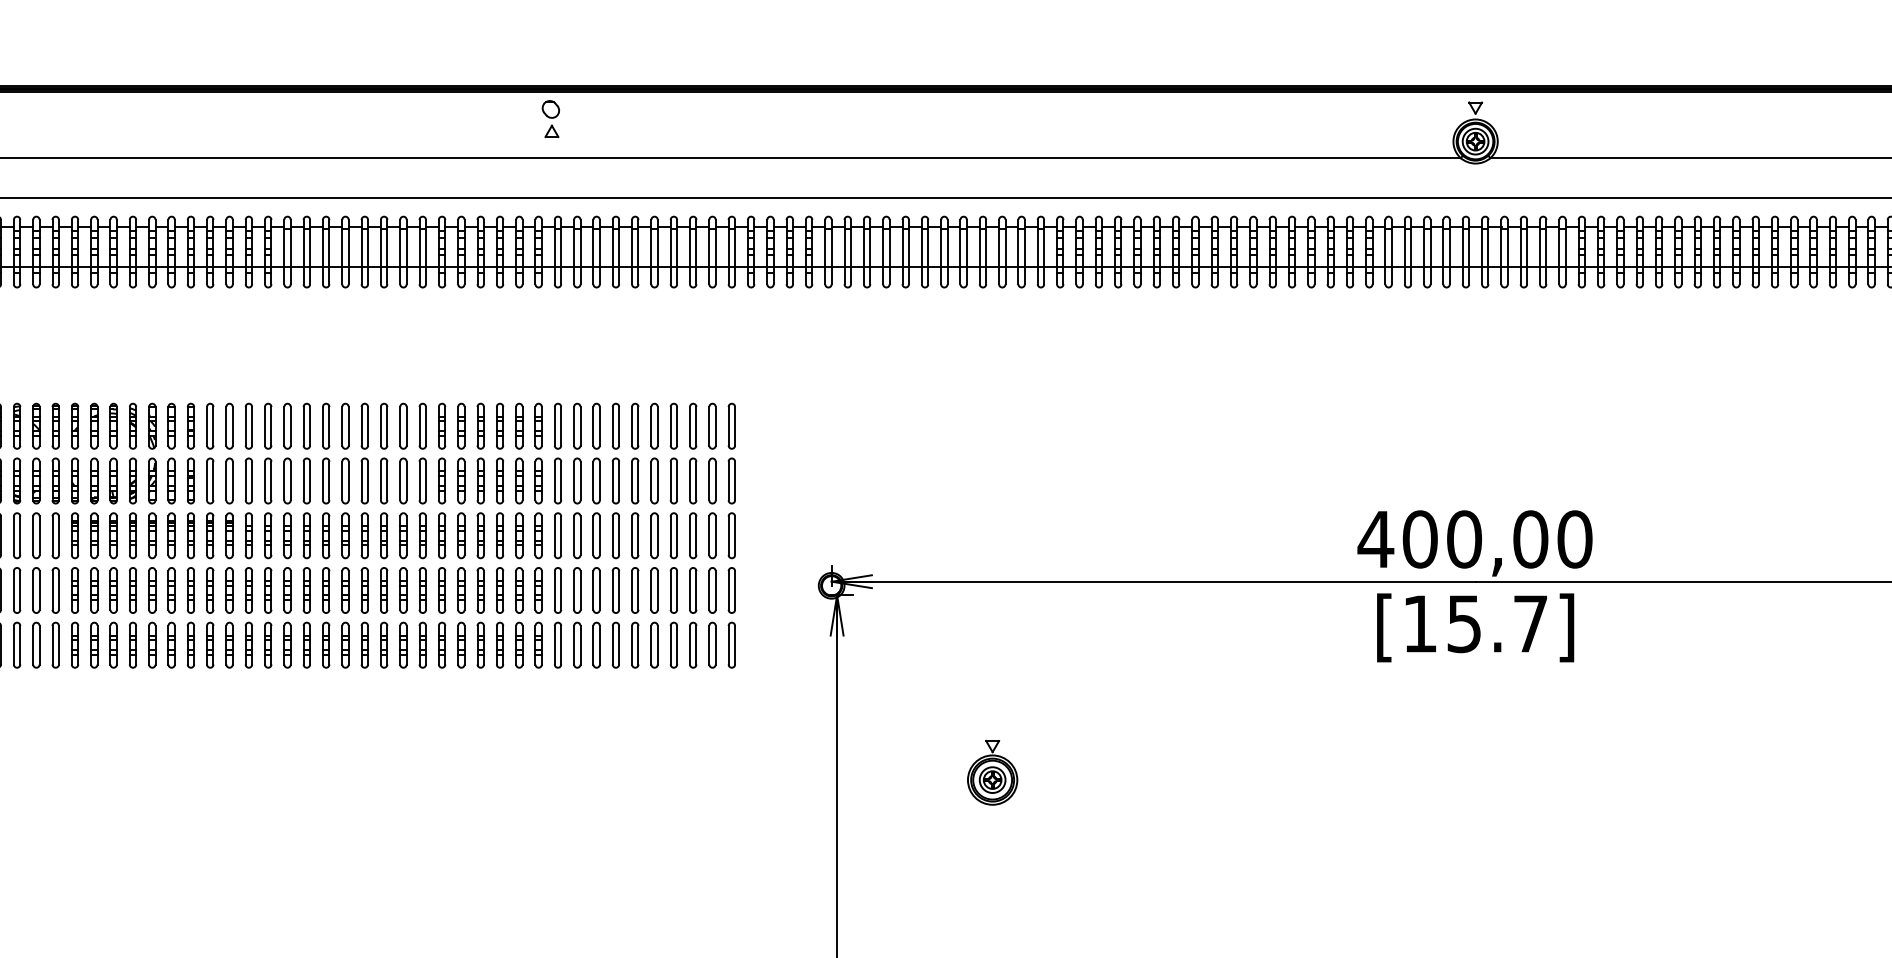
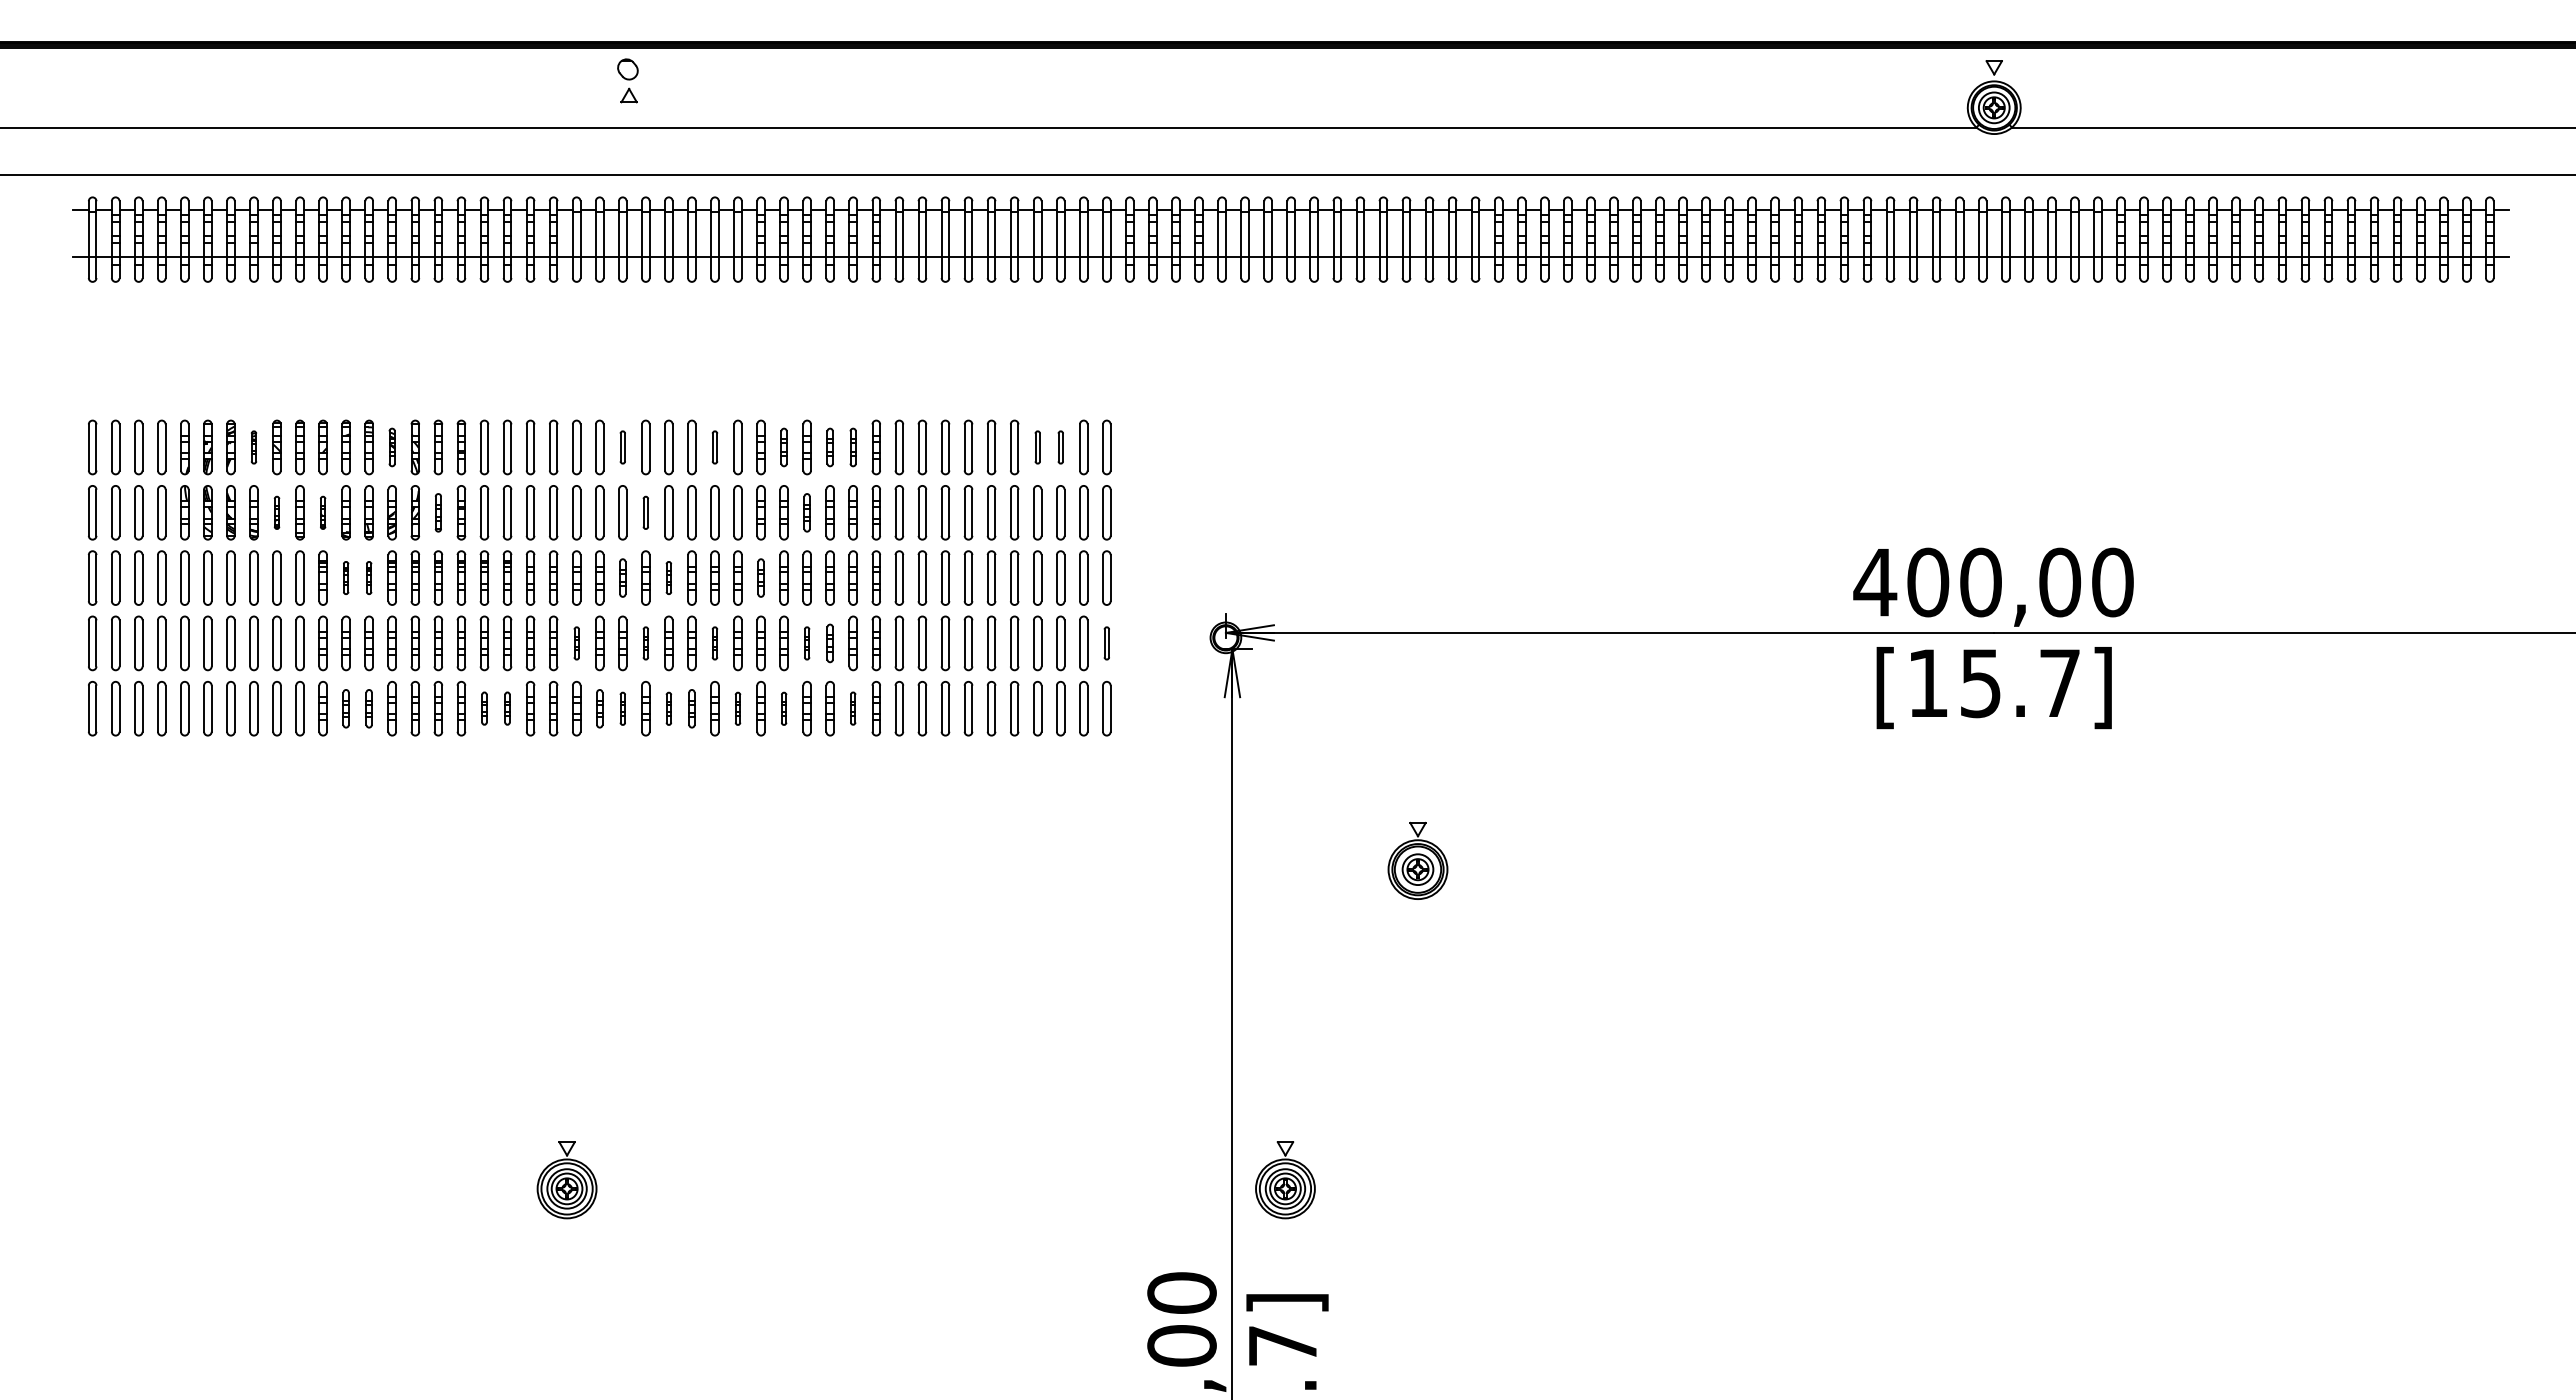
part: (550, 118) -> (627, 80), moved
part: (16, 426) -> (253, 447), size x0.6
part: (132, 426) -> (391, 447), size x0.7
part: (325, 426) -> (622, 447), size x0.6
part: (403, 426) -> (714, 447), size x0.6
part: (460, 426) -> (783, 447), size x0.7
part: (499, 426) -> (829, 447), size x0.7
part: (518, 426) -> (852, 447), size x0.7
part: (673, 426) -> (1037, 447), size x0.6
part: (693, 426) -> (1060, 447), size x0.6
part: (35, 480) -> (276, 512), size x0.6
part: (74, 480) -> (322, 512), size x0.6
part: (171, 480) -> (438, 512), size x0.7
part: (345, 480) -> (645, 512), size x0.6
part: (480, 480) -> (806, 512), size x0.7
part: (93, 535) -> (345, 577), size x0.6
part: (113, 535) -> (368, 577), size x0.6
part: (325, 535) -> (622, 577), size x0.7
part: (364, 535) -> (668, 577), size x0.6
part: (441, 535) -> (760, 577), size x0.7
part: (287, 590) -> (576, 643), size x0.6
part: (345, 590) -> (645, 643), size x0.6
part: (403, 590) -> (714, 643), size x0.6
part: (480, 590) -> (806, 643), size x0.6
part: (499, 590) -> (829, 643), size x0.7
part: (731, 590) -> (1106, 643), size x0.6
part: (93, 645) -> (345, 708), size x0.7
part: (113, 645) -> (368, 708), size x0.7
part: (210, 645) -> (484, 708), size x0.6
part: (229, 645) -> (507, 708), size x0.6
part: (306, 645) -> (599, 708), size x0.7
part: (325, 645) -> (622, 708), size x0.6
part: (364, 645) -> (668, 708), size x0.6
part: (383, 645) -> (691, 708), size x0.7
part: (422, 645) -> (737, 708), size x0.6
part: (460, 645) -> (783, 708), size x0.6
part: (518, 645) -> (852, 708), size x0.6

